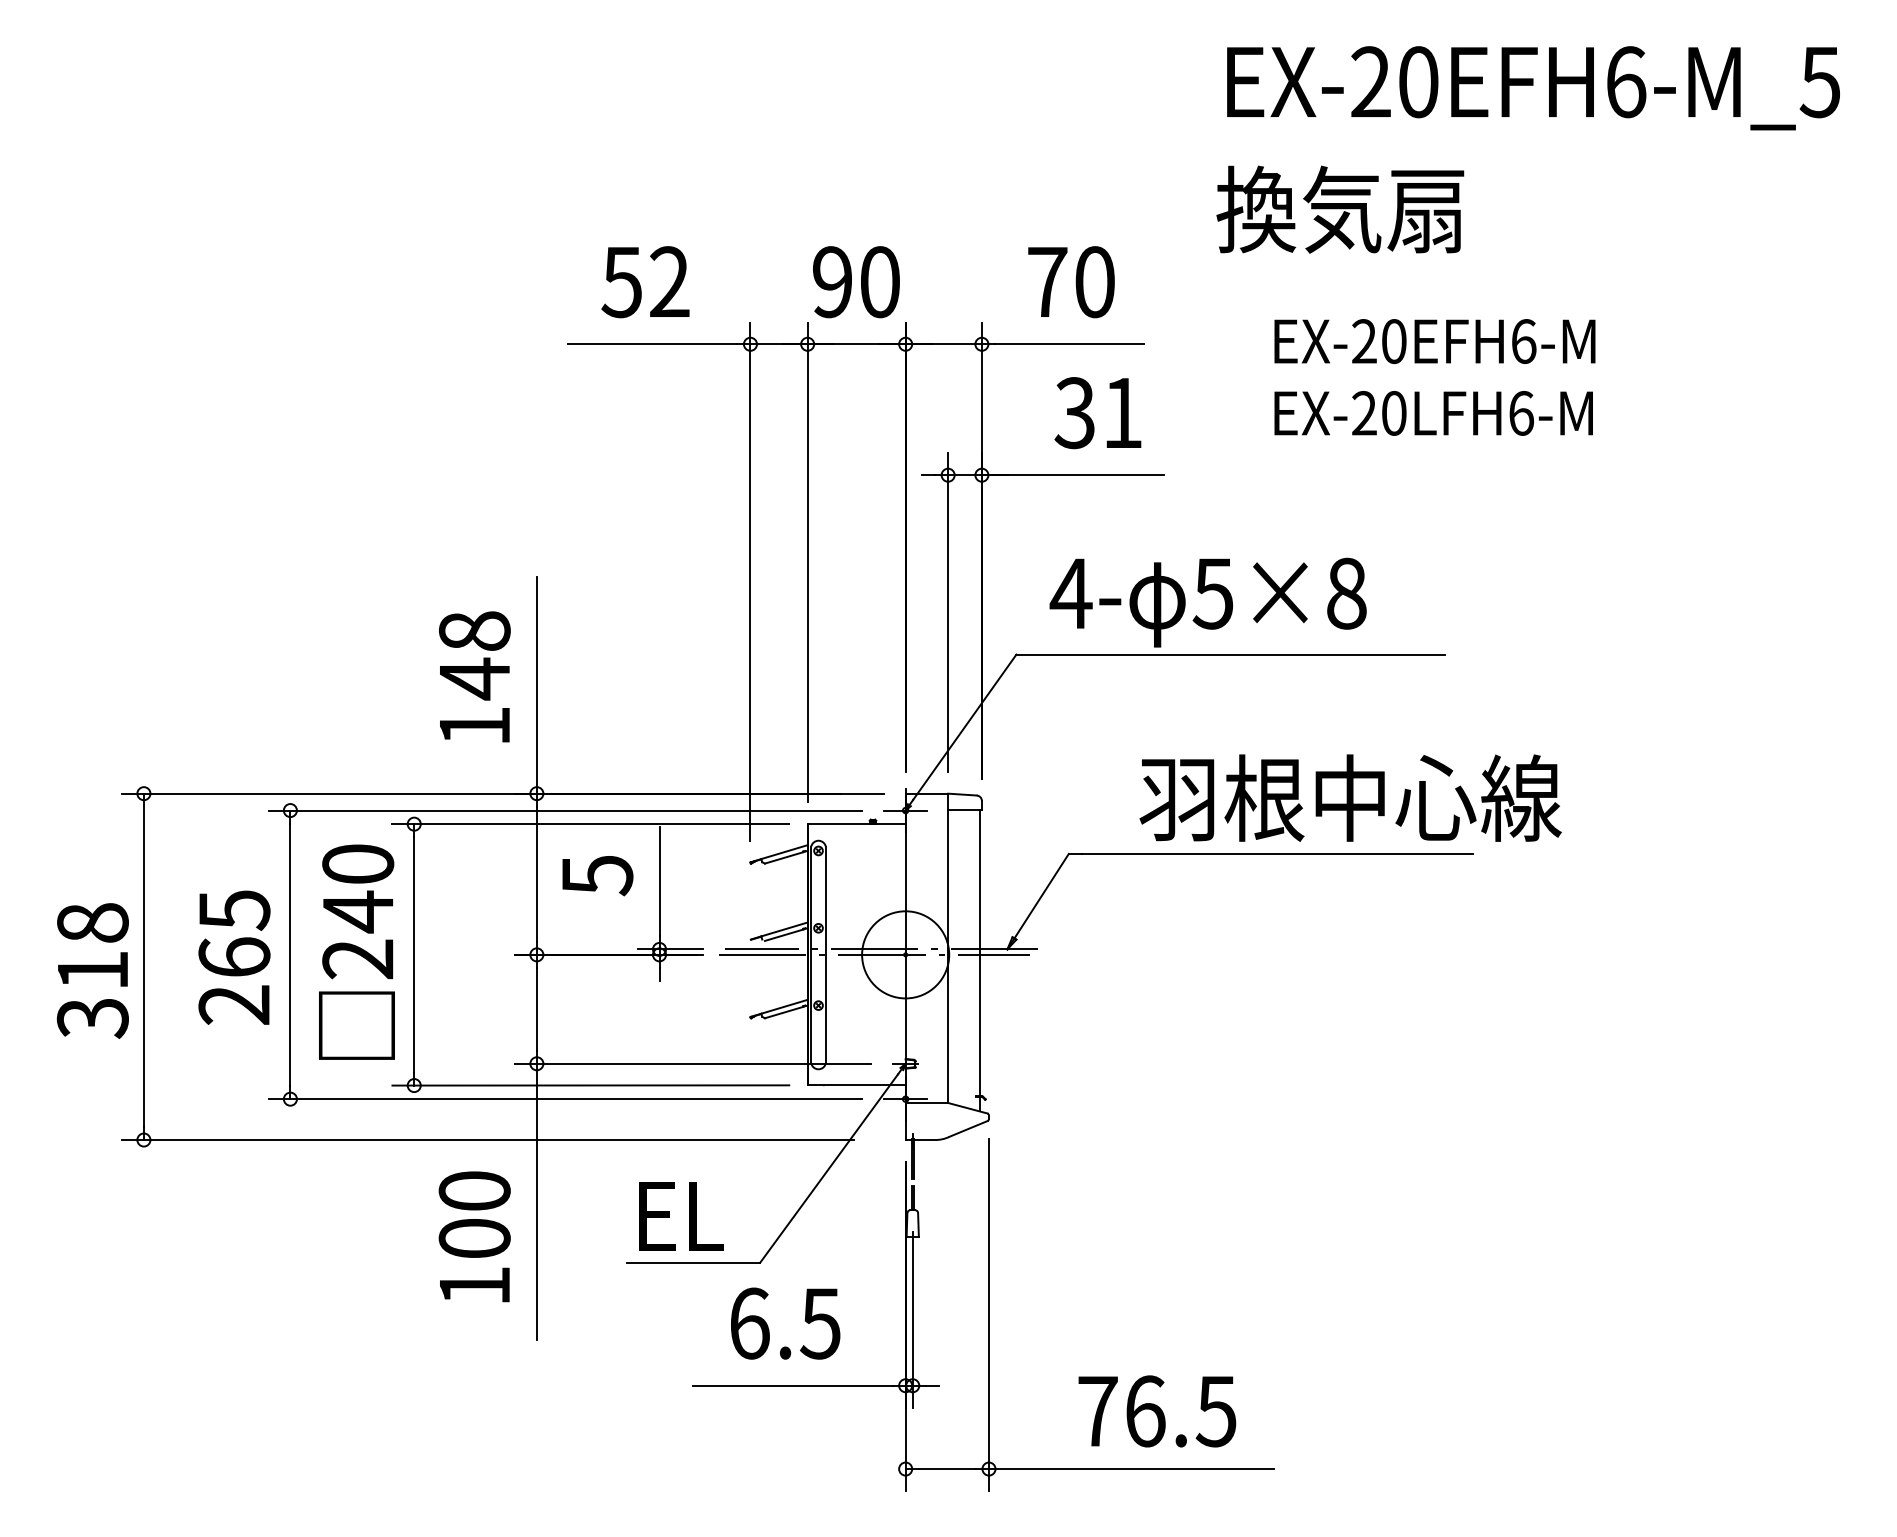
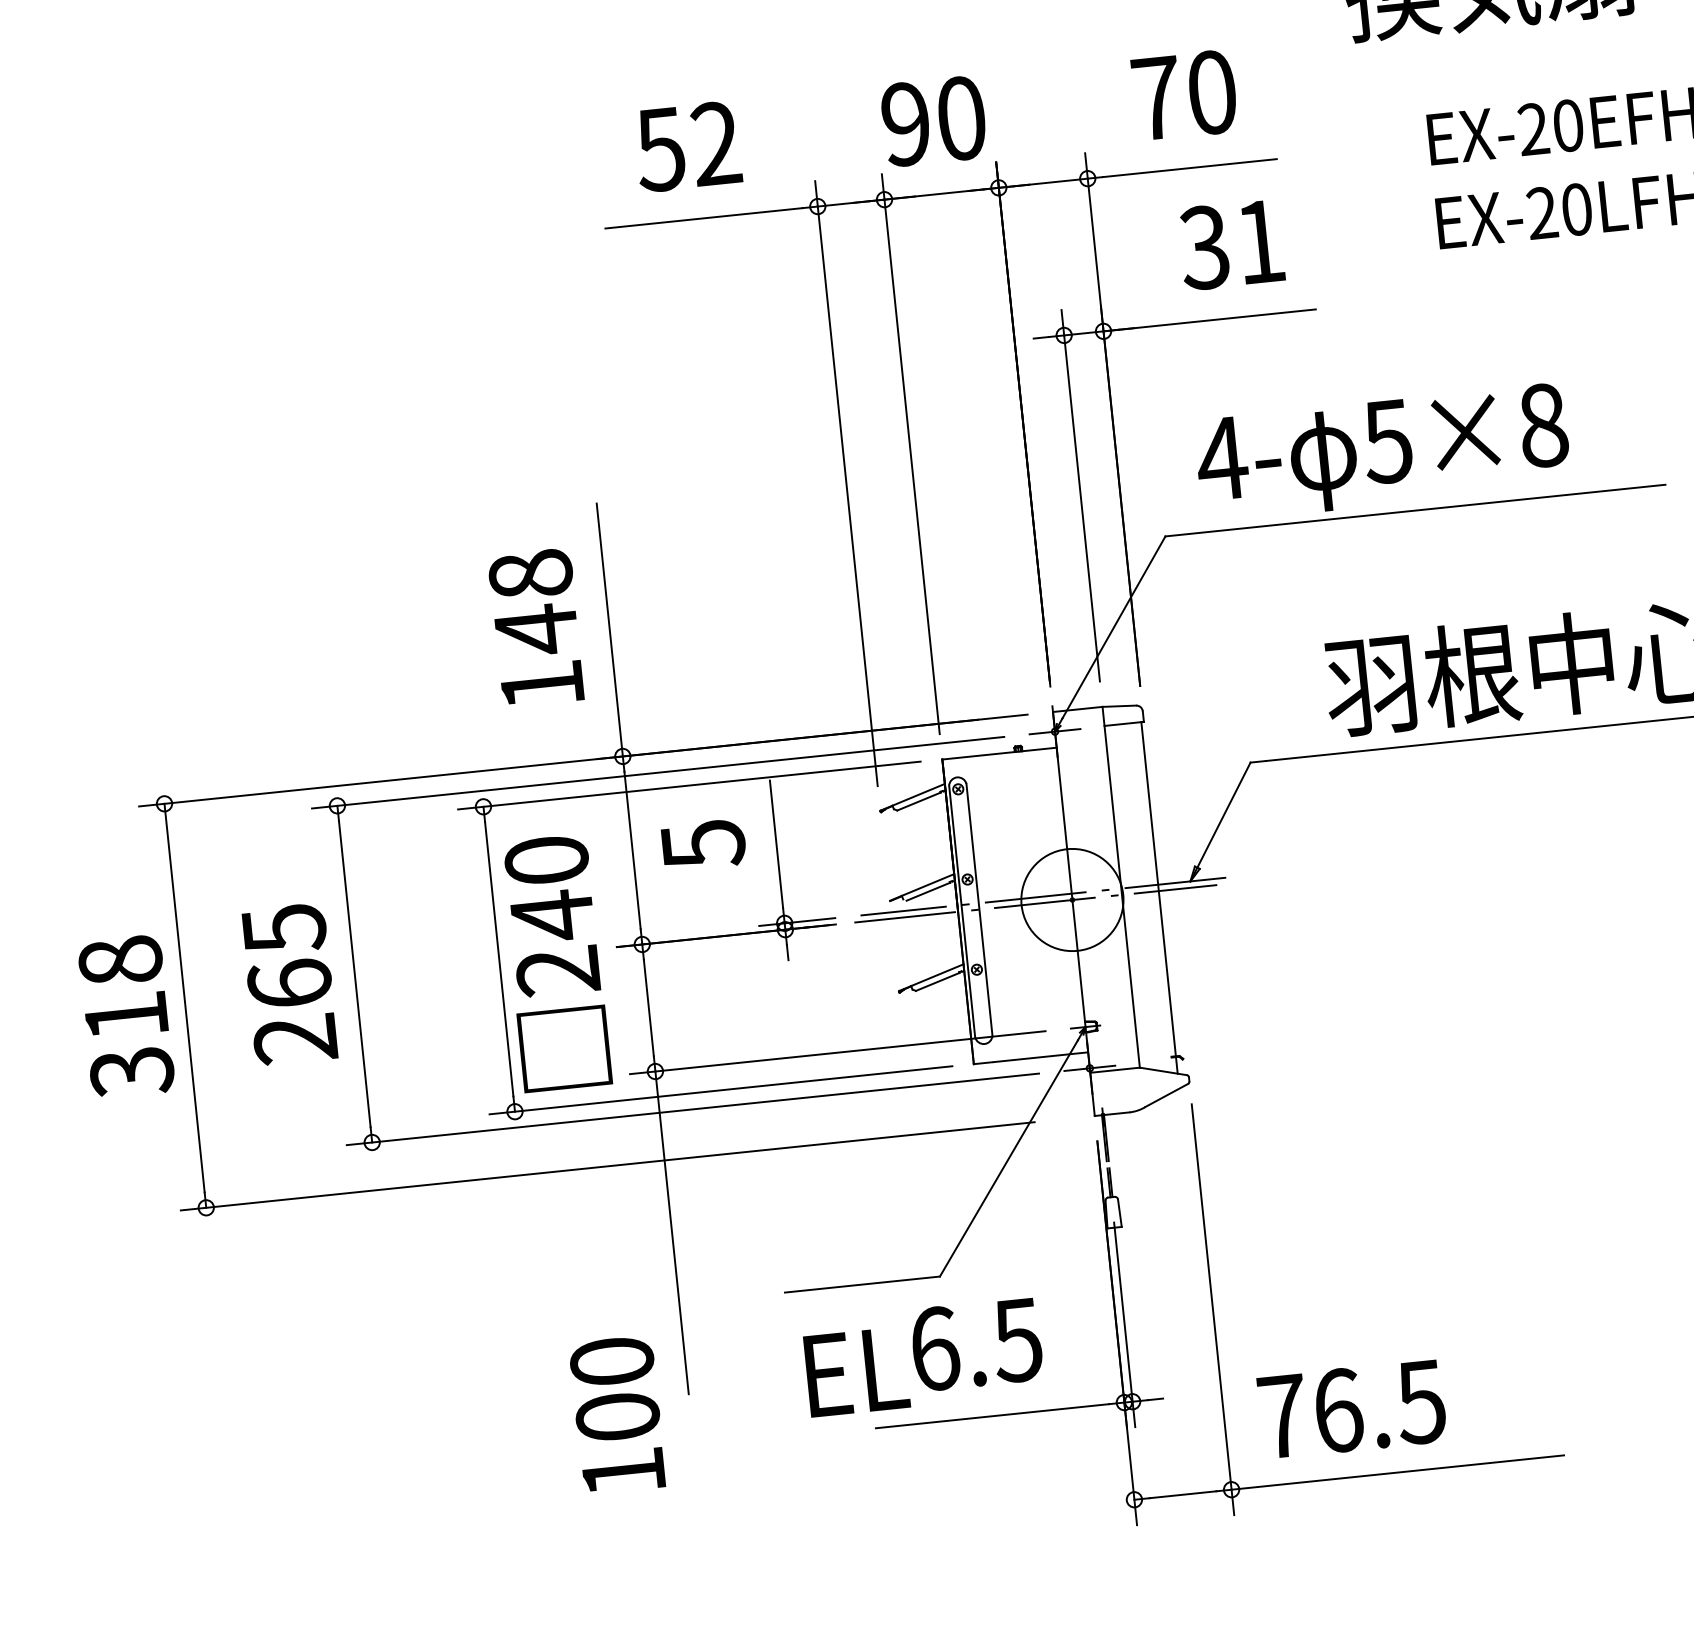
text: (356, 951) -> (555, 962), moved
text: (681, 1216) -> (856, 1372), moved
text: (474, 1236) -> (617, 1414), moved
text: (1157, 1411) -> (1352, 1409), moved

